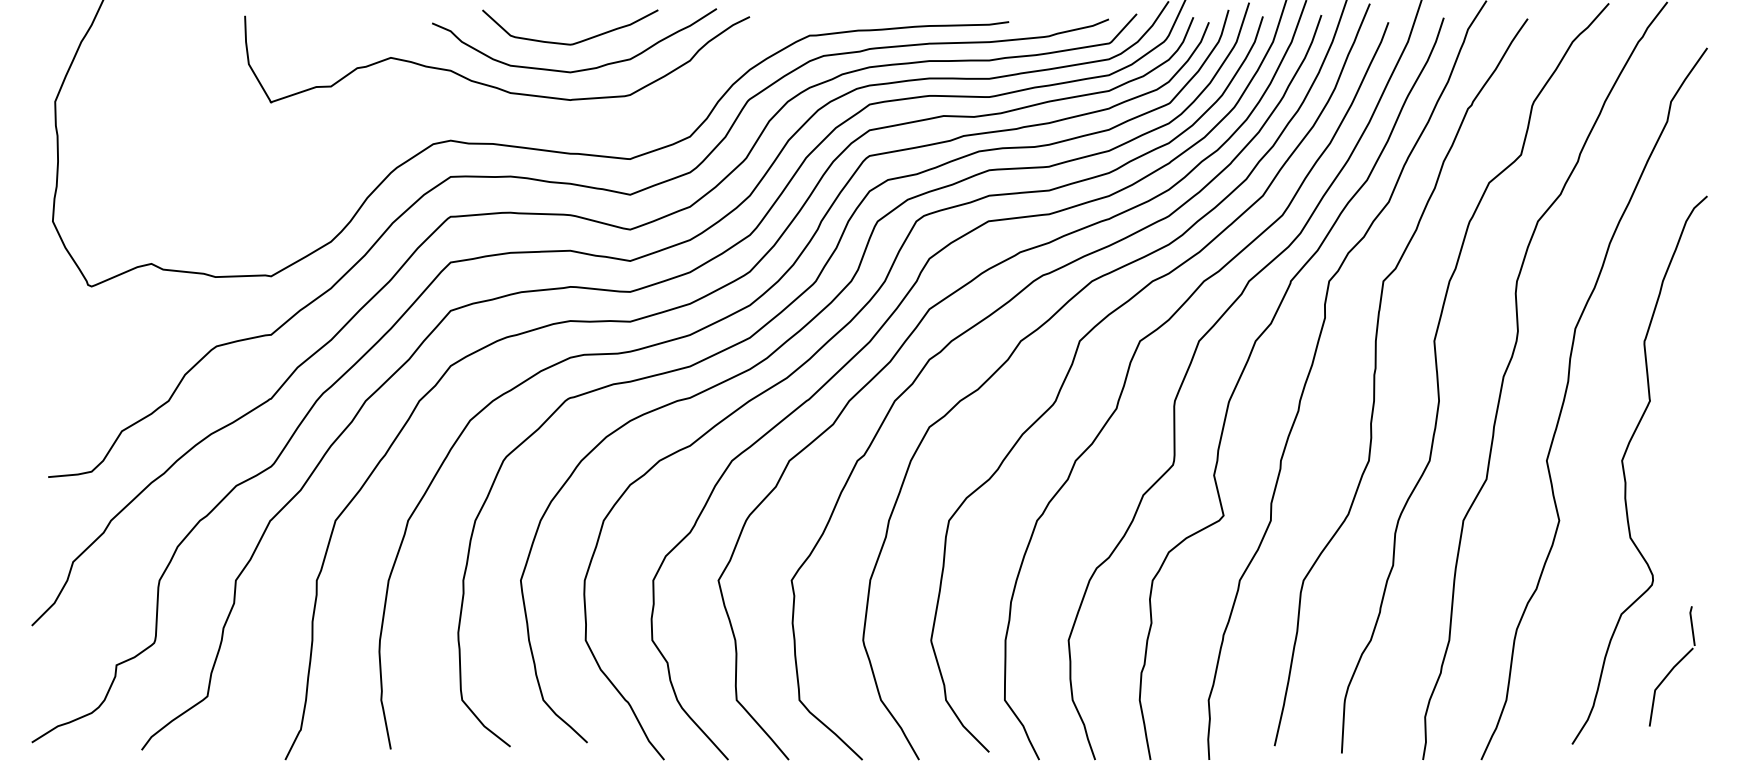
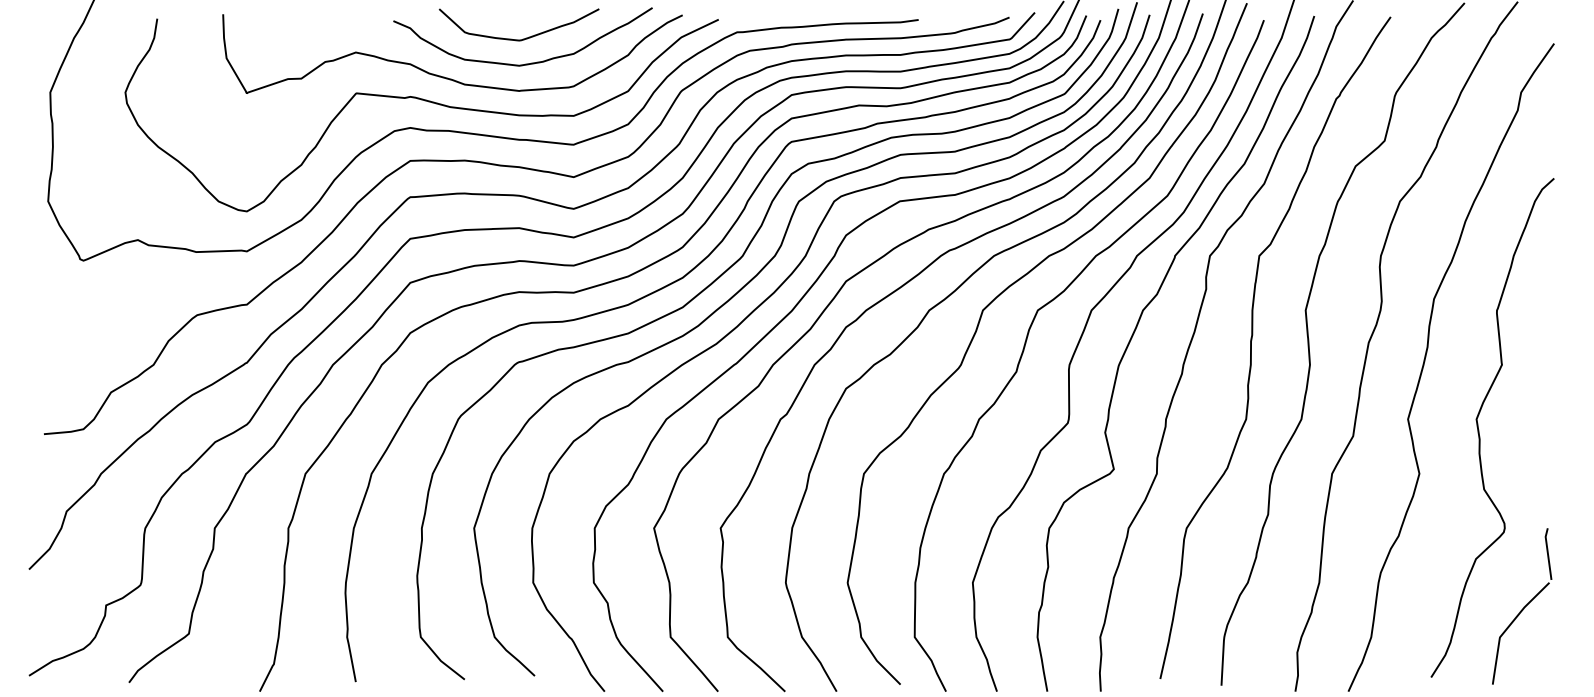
curve: (466, 111) -> (424, 101), added
part: (1672, 666) -> (1522, 606), size x1.43

